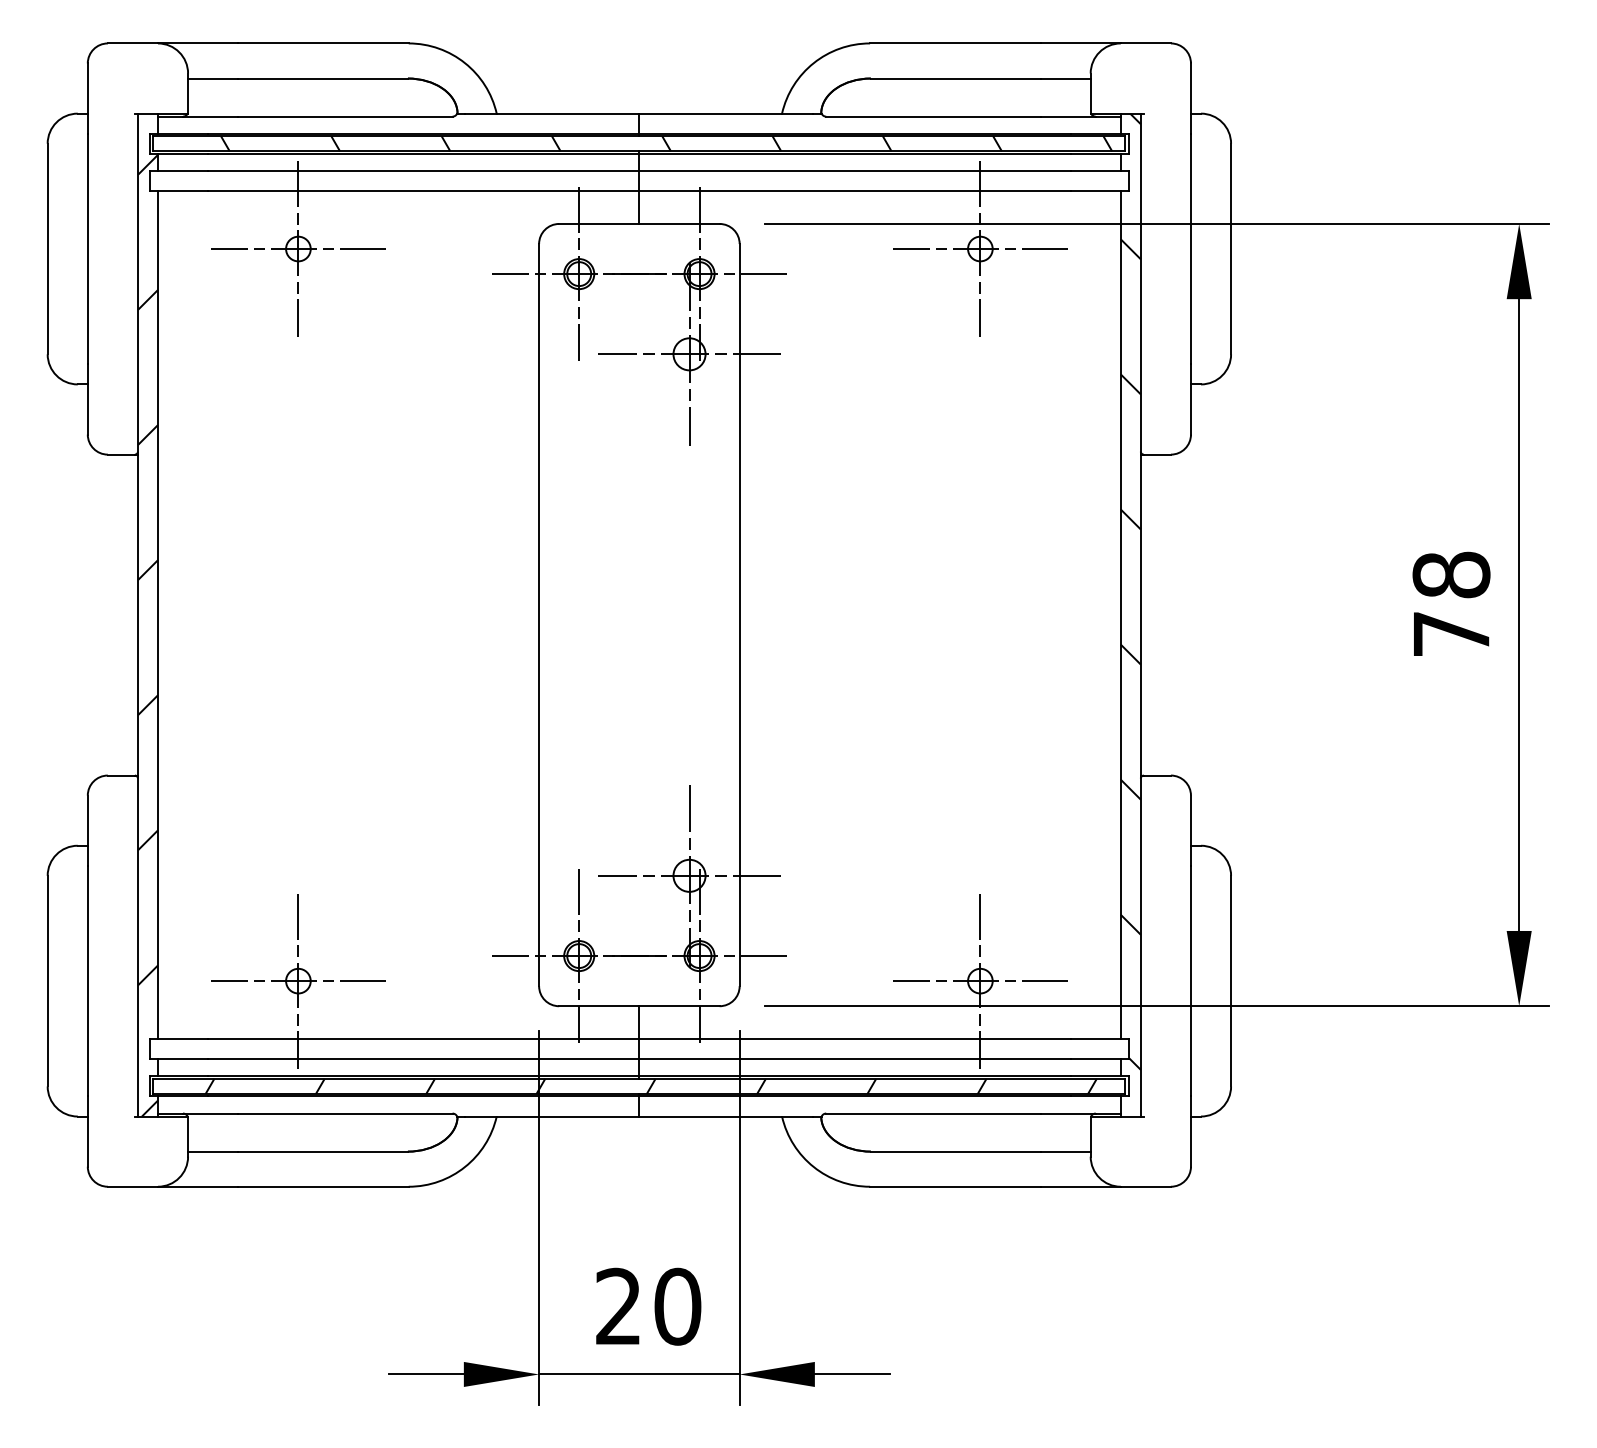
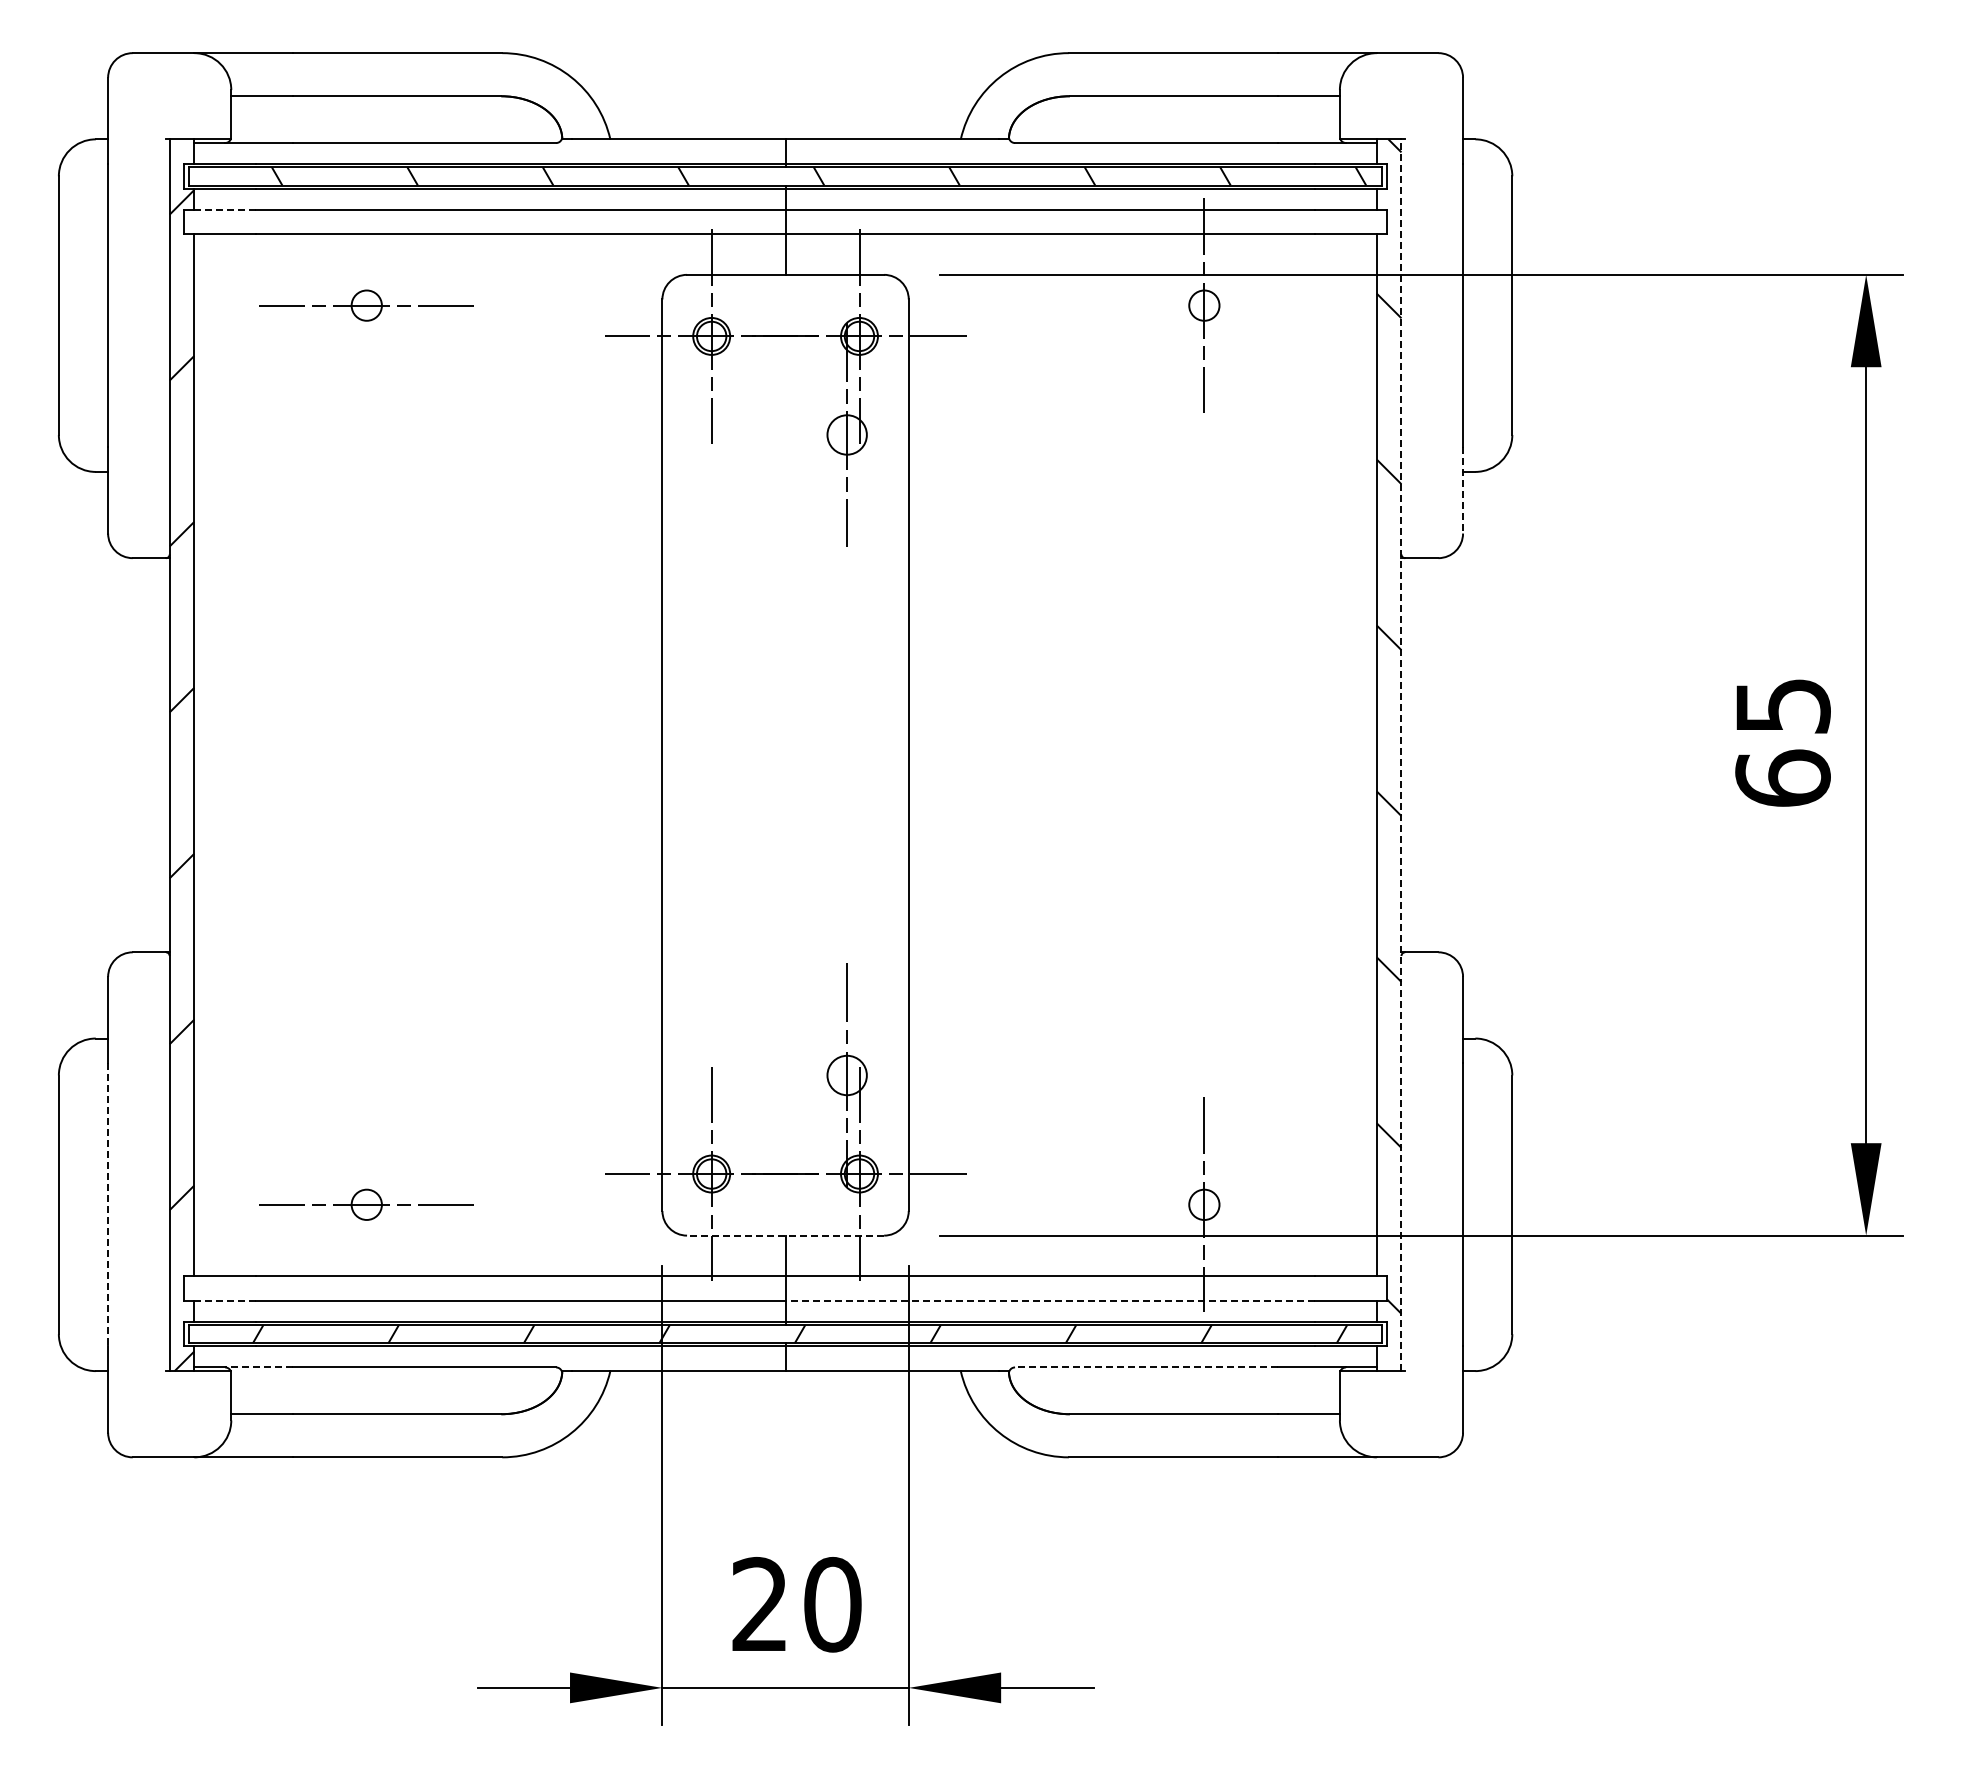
line: (183, 170) -> (225, 209), solid -> dashed
line: (298, 248) -> (366, 305), removed
line: (979, 248) -> (1203, 305), removed
line: (689, 353) -> (847, 434), removed
line: (1191, 399) -> (1463, 490), solid -> dashed
text: (1451, 603) -> (1782, 741), 78 -> 65
line: (1140, 615) -> (1401, 755), solid -> dashed
line: (689, 875) -> (847, 1075), removed
line: (88, 980) -> (108, 1204), solid -> dashed
line: (298, 980) -> (366, 1204), removed
line: (979, 980) -> (1203, 1204), removed
line: (639, 1006) -> (785, 1235), solid -> dashed
line: (183, 1059) -> (225, 1300), solid -> dashed
line: (855, 1059) -> (1050, 1300), solid -> dashed
line: (211, 1113) -> (259, 1367), solid -> dashed
line: (933, 1113) -> (1146, 1367), solid -> dashed

